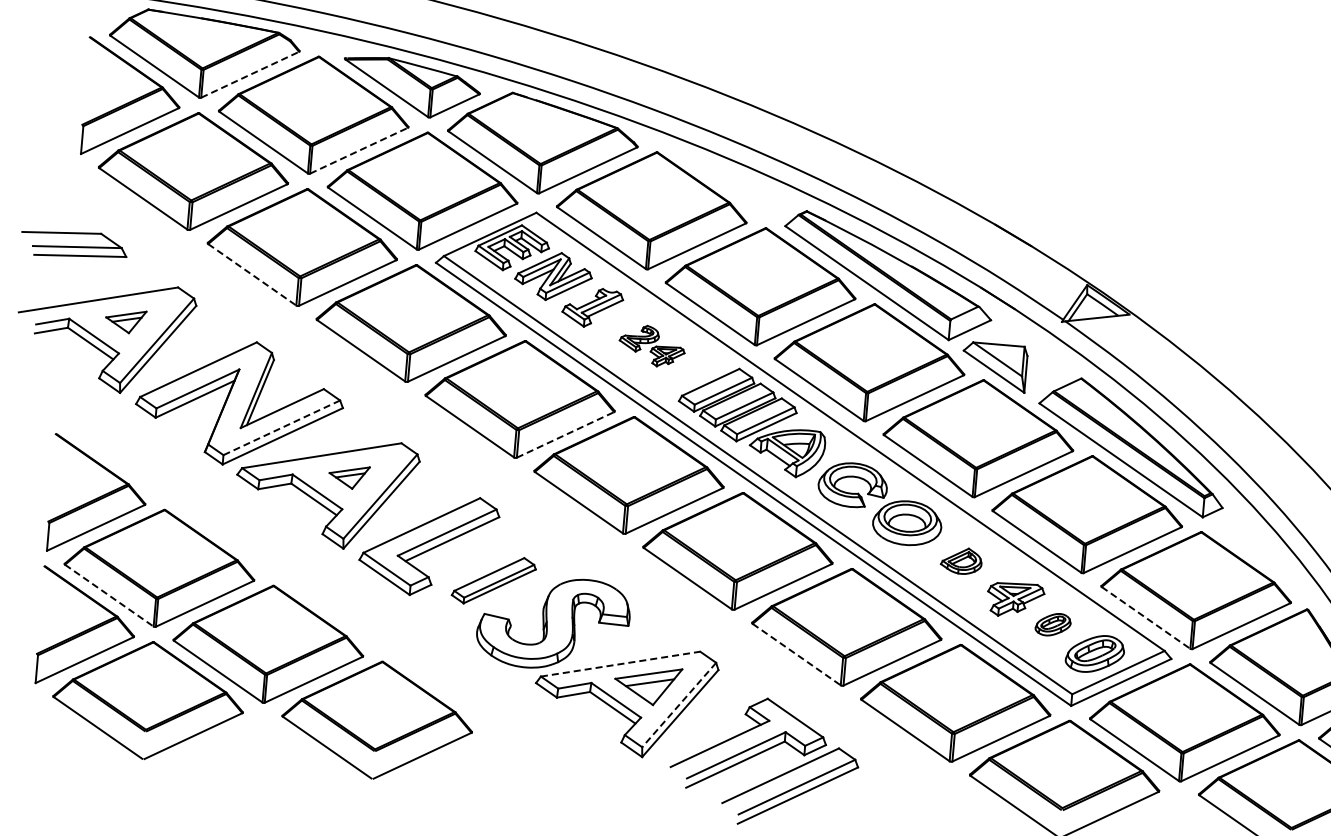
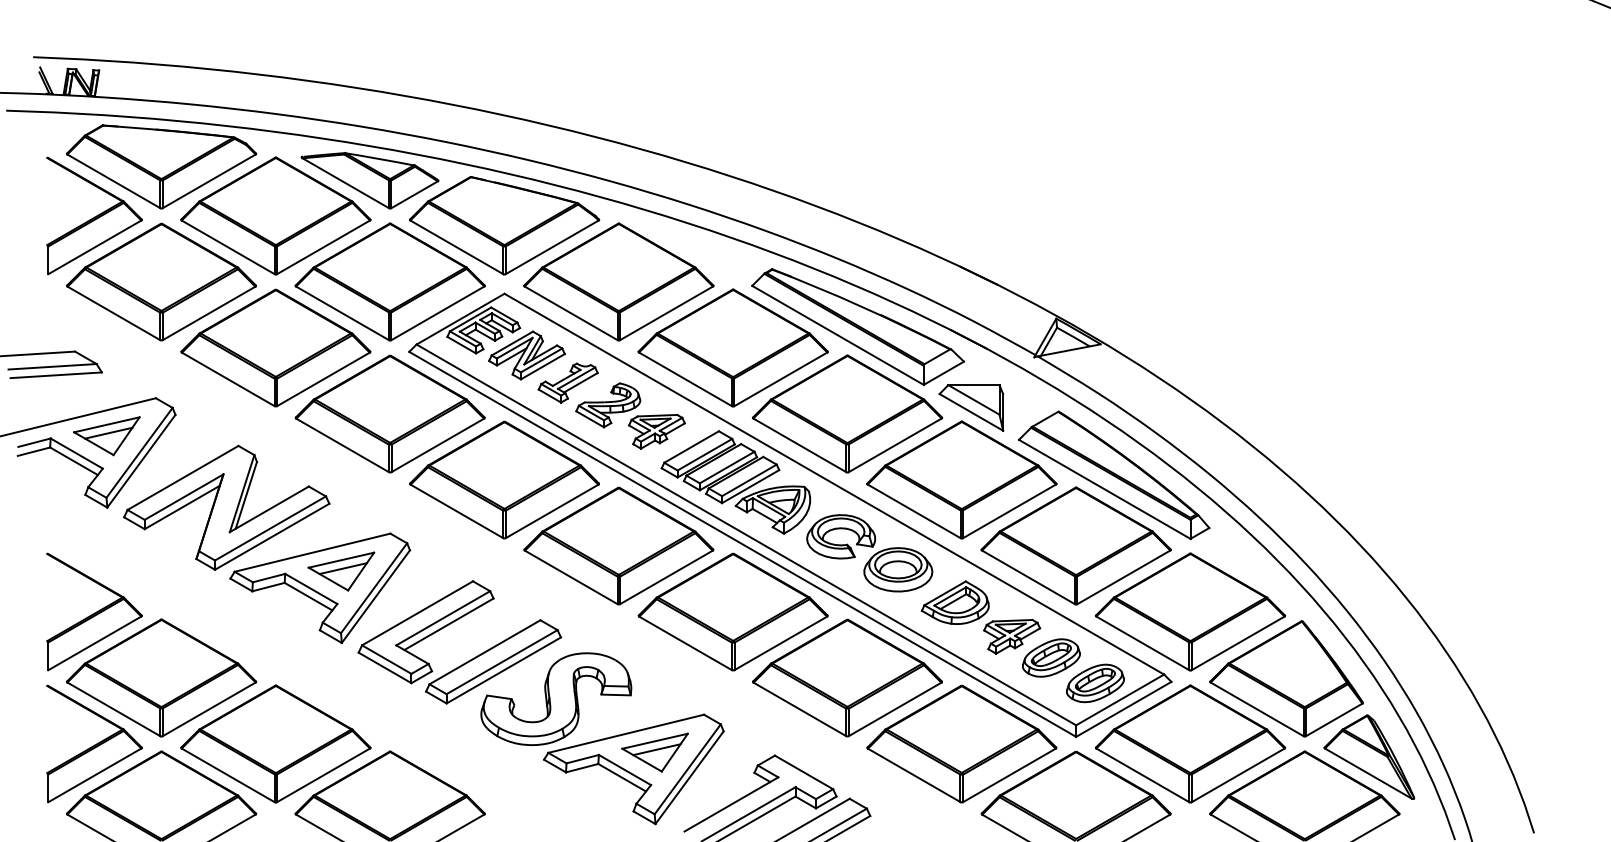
line: (250, 74) -> (209, 181), dashed -> solid
line: (359, 150) -> (323, 247), dashed -> solid
line: (252, 274) -> (228, 379), dashed -> solid
part: (125, 321) -> (106, 436), size x1.67
part: (652, 345) -> (630, 415), size x1.67
line: (281, 427) -> (270, 528), dashed -> solid
line: (565, 435) -> (552, 511), dashed -> solid
part: (349, 477) -> (341, 571), size x1.67
part: (960, 560) -> (954, 602), size x1.67
part: (493, 580) -> (493, 661), size x1.67
line: (108, 595) -> (113, 709), dashed -> solid
line: (1145, 618) -> (1142, 643), dashed -> solid
part: (1053, 624) -> (1051, 657), size x1.67
line: (797, 654) -> (800, 709), dashed -> solid
line: (620, 663) -> (626, 733), dashed -> solid
line: (678, 705) -> (687, 769), dashed -> solid

